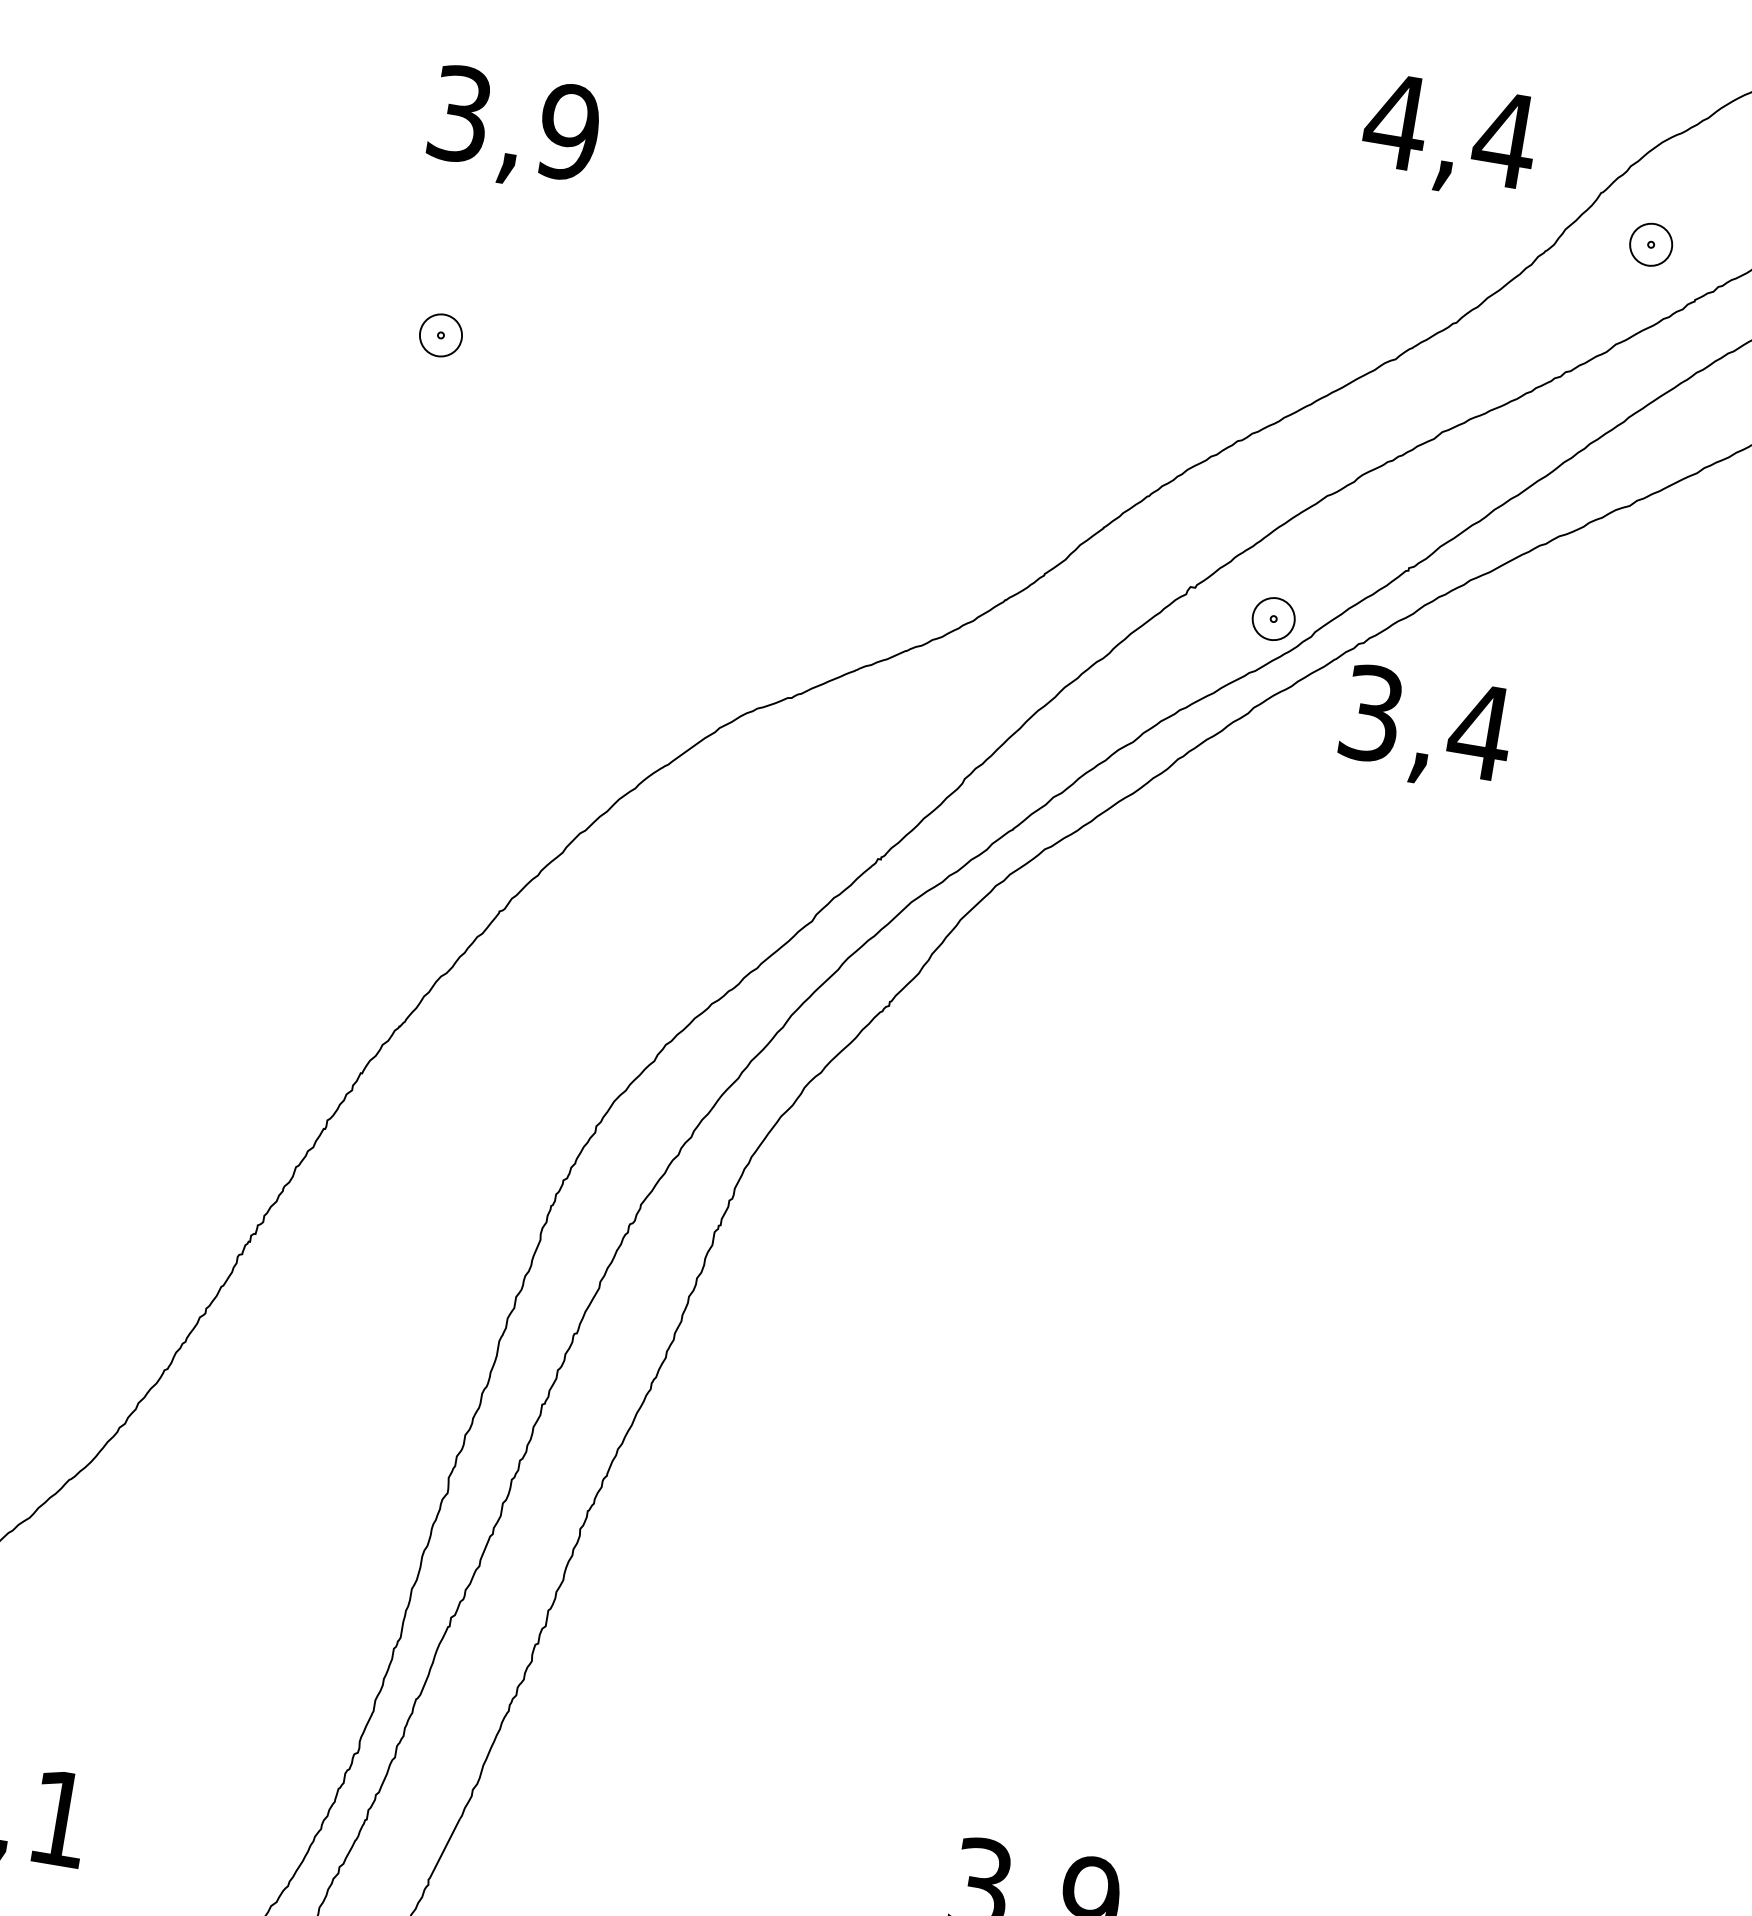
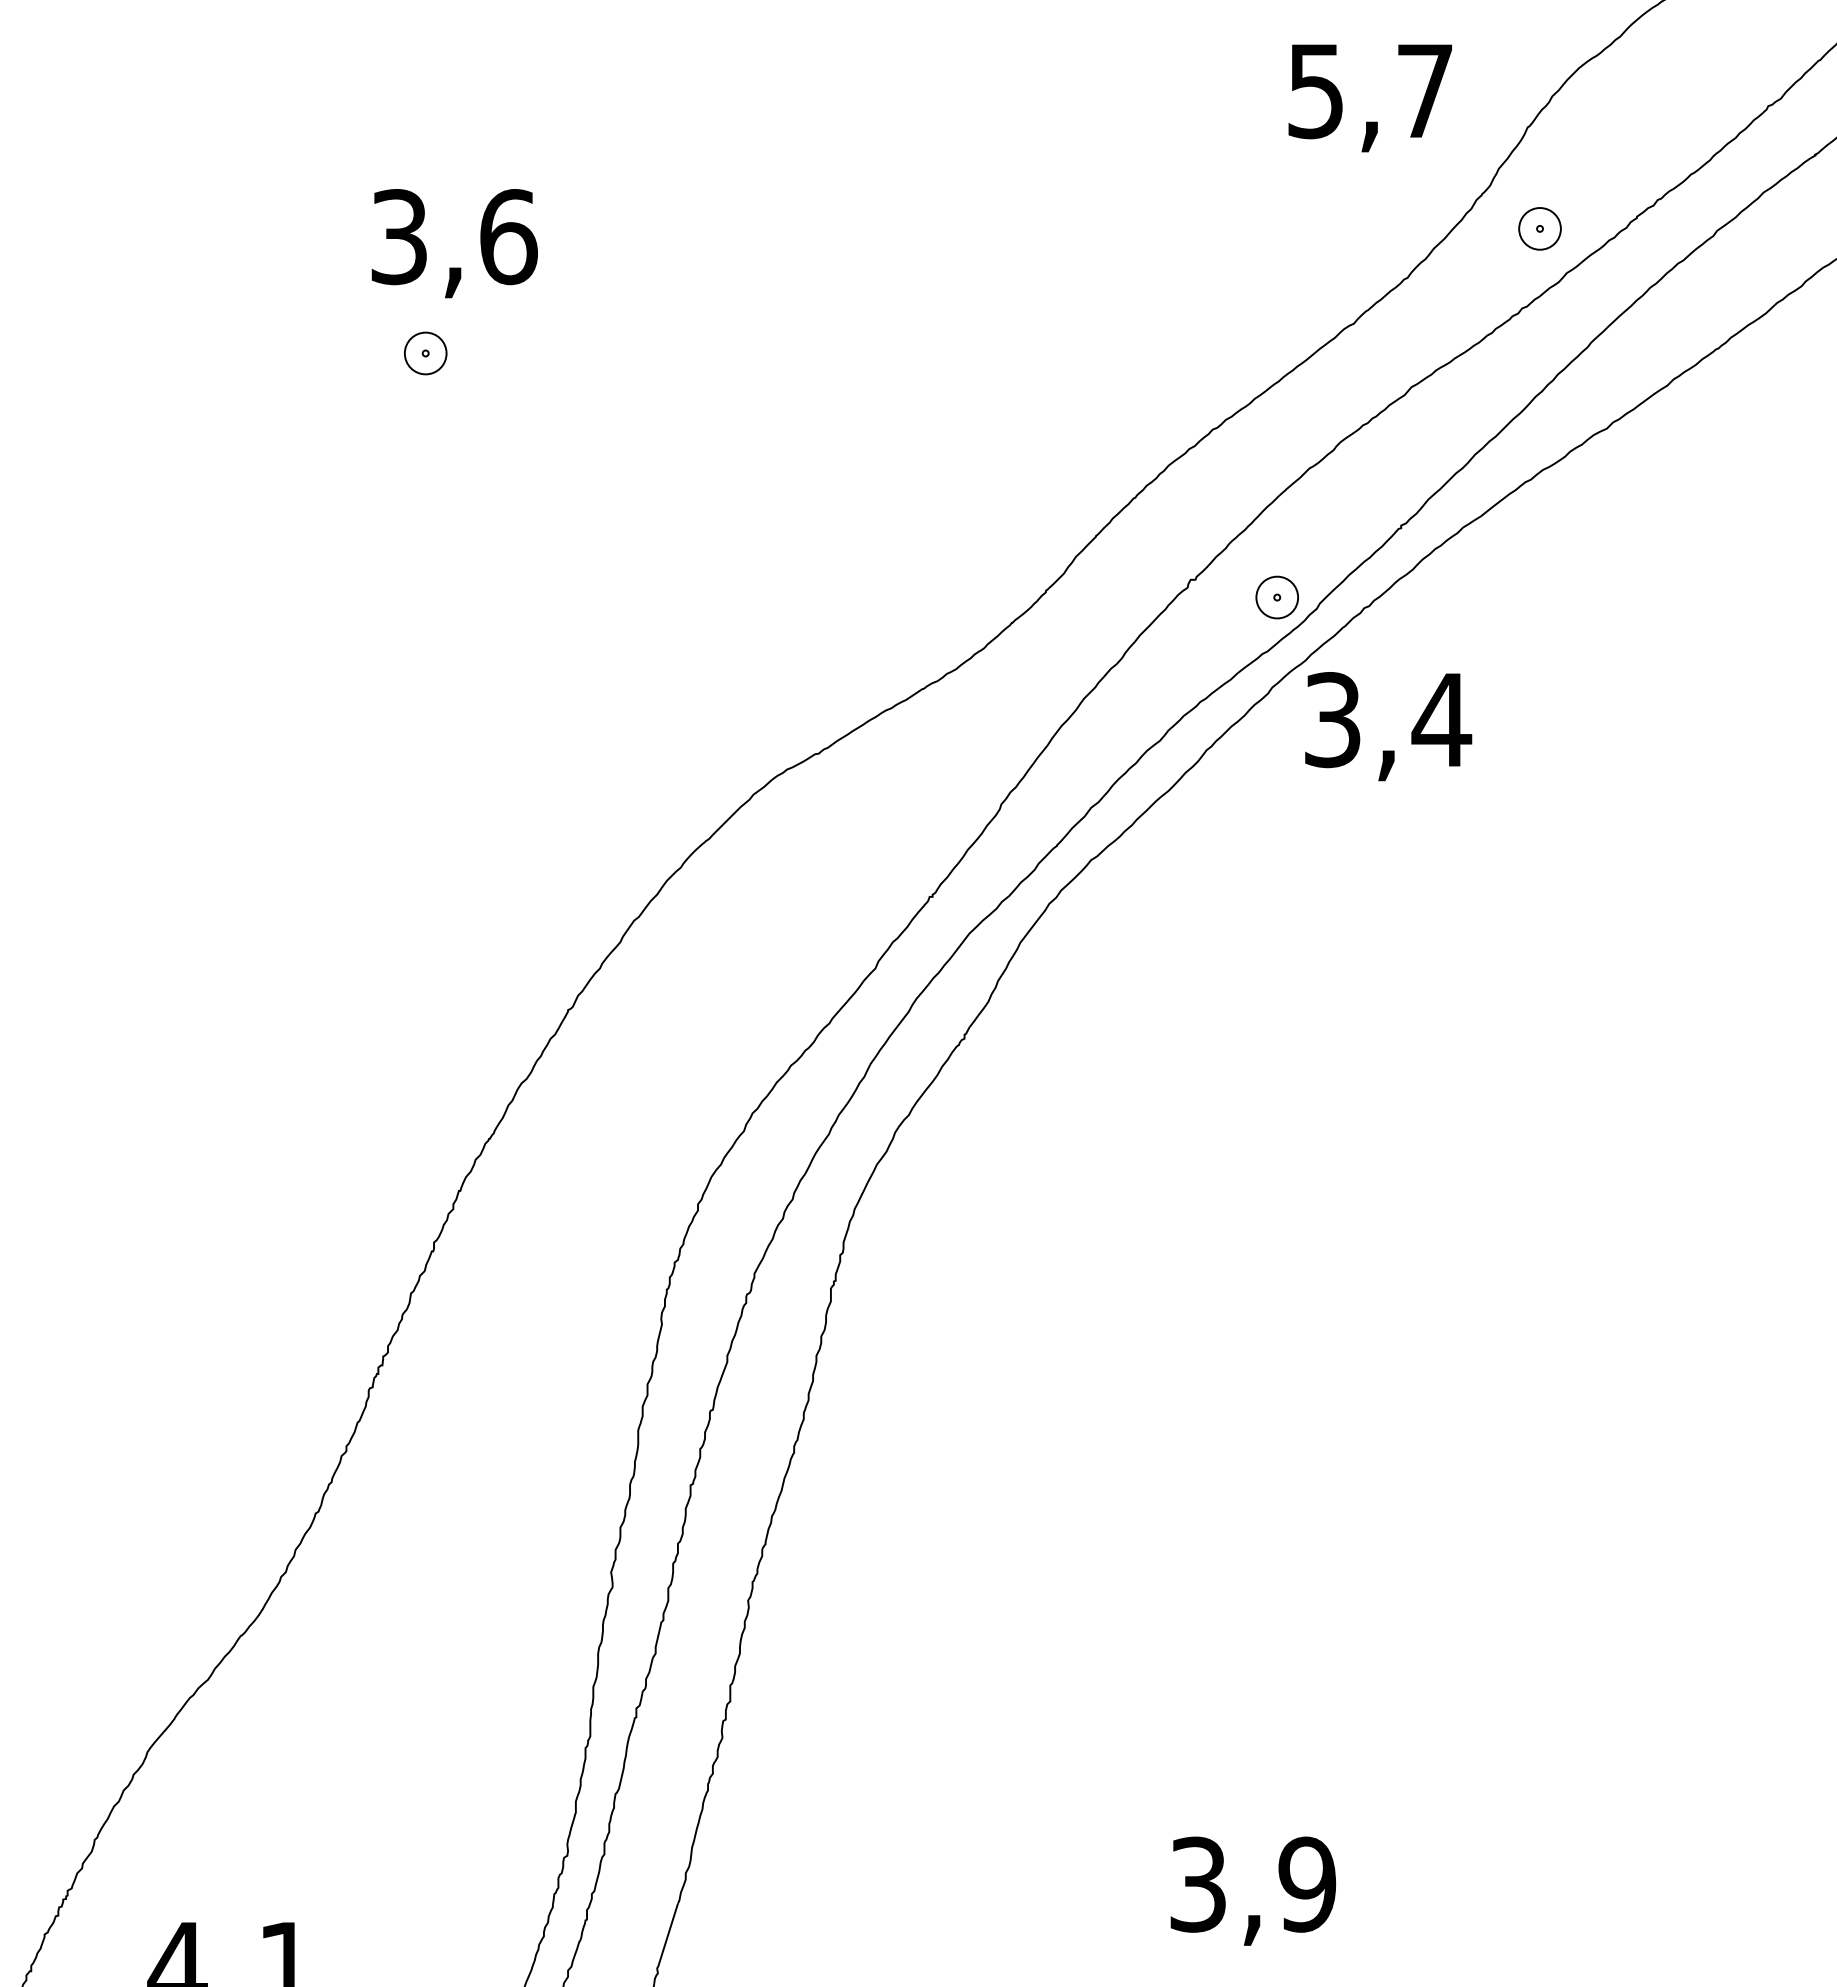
text: (1450, 131) -> (1370, 91), 4,4 -> 5,7
text: (568, 132) -> (508, 237), 3,9 -> 3,6
part: (1650, 244) -> (1539, 228), moved
part: (440, 335) -> (425, 353), moved
text: (1426, 729) -> (1388, 726), moved

